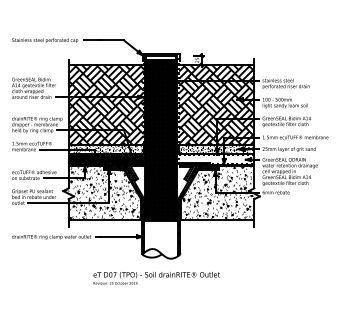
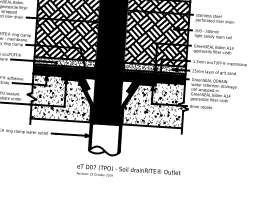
hatch: (216, 159) -> (154, 76), added
text: (156, 278) -> (128, 172), moved

